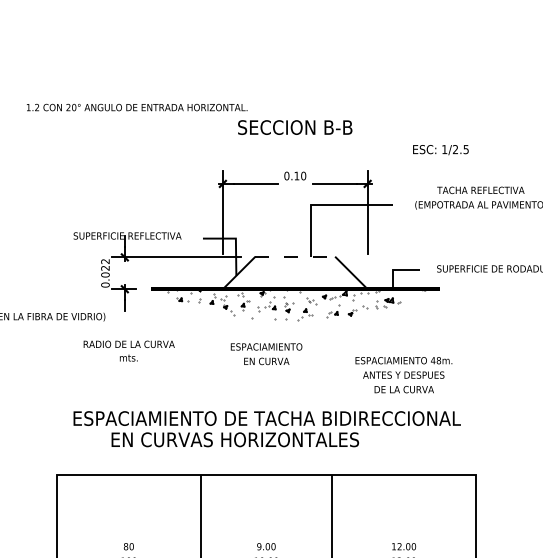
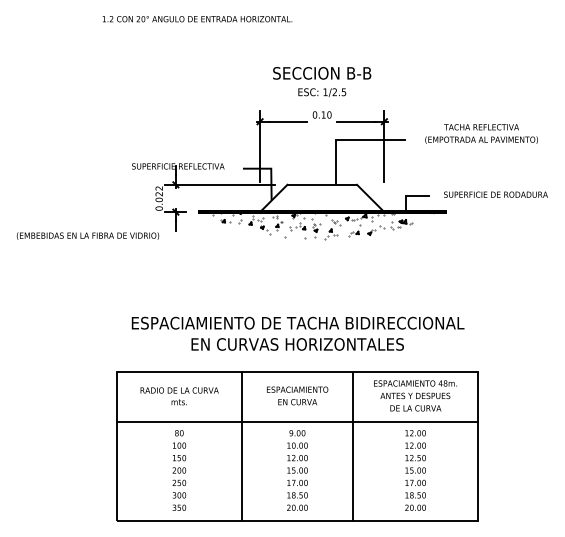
text: (137, 107) -> (197, 19), moved
text: (441, 149) -> (322, 92), moved
line: (295, 257) -> (322, 184), dashed -> solid
text: (129, 351) -> (179, 396), moved
text: (266, 353) -> (297, 395), moved
text: (403, 374) -> (415, 395), moved
text: (235, 439) -> (297, 344), moved
line: (266, 533) -> (297, 421), added

